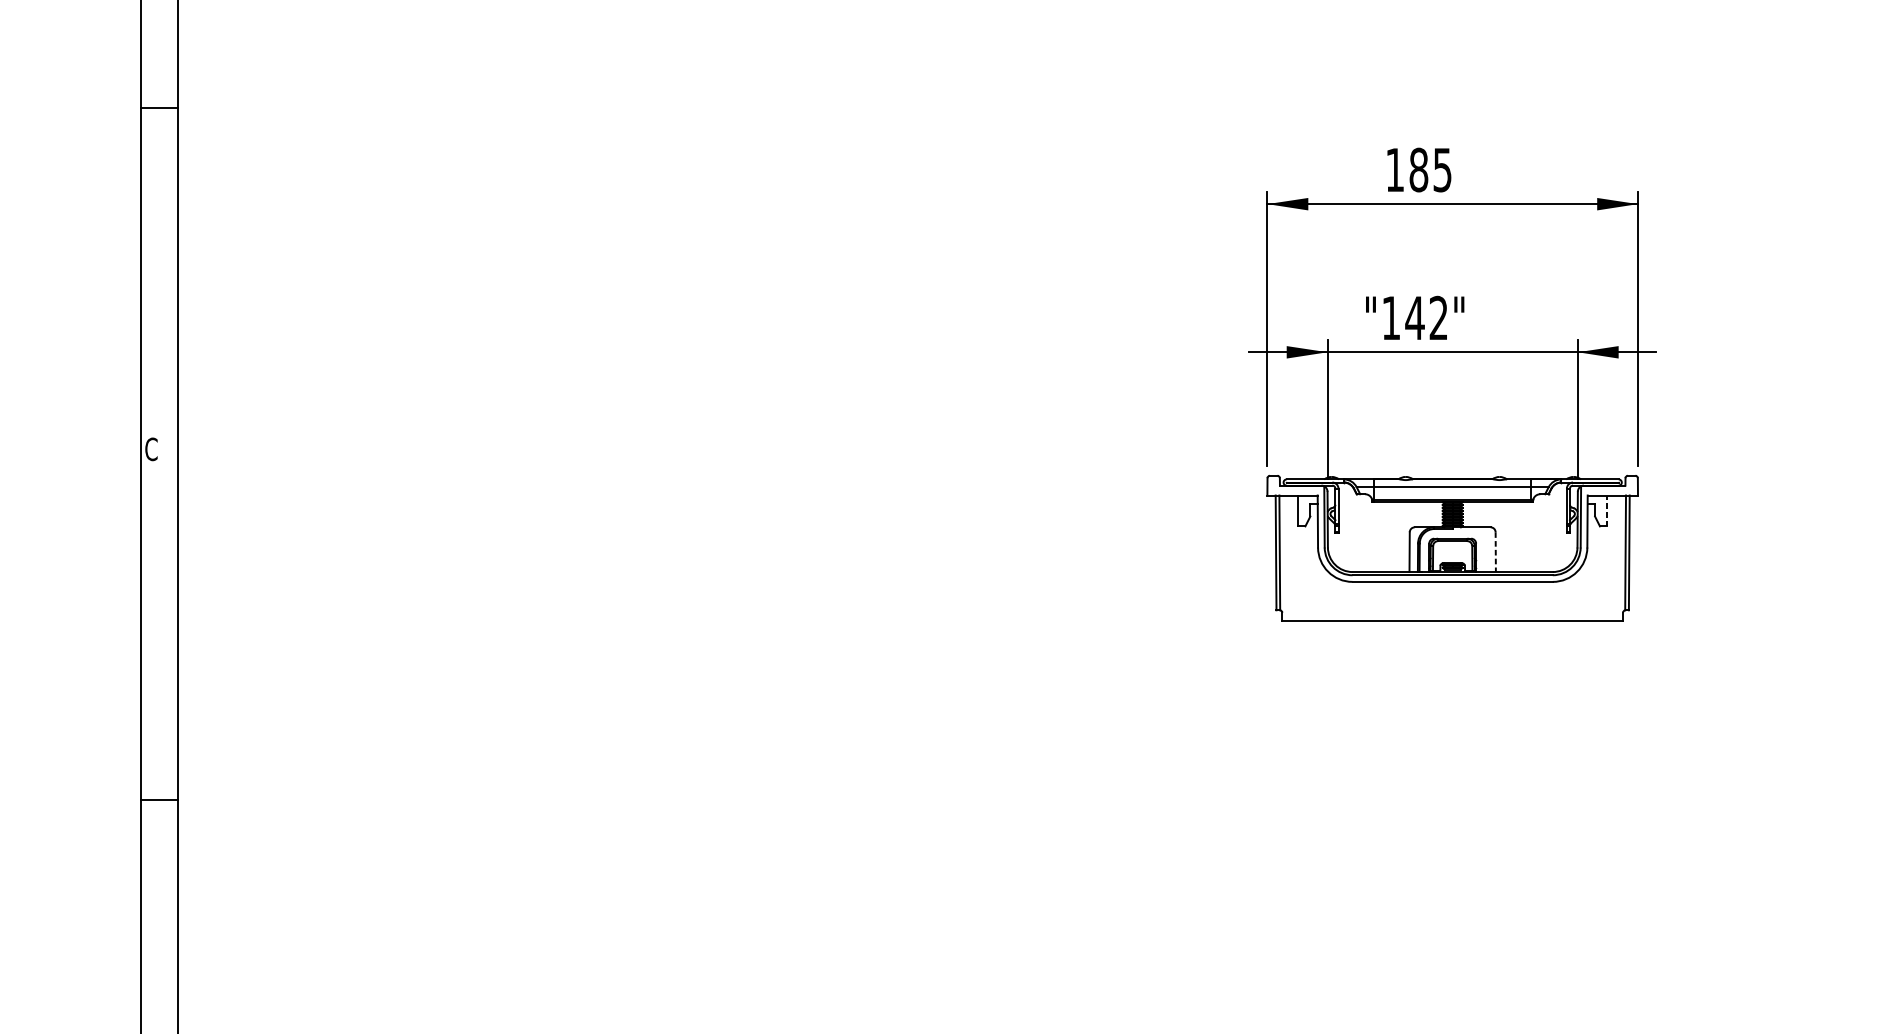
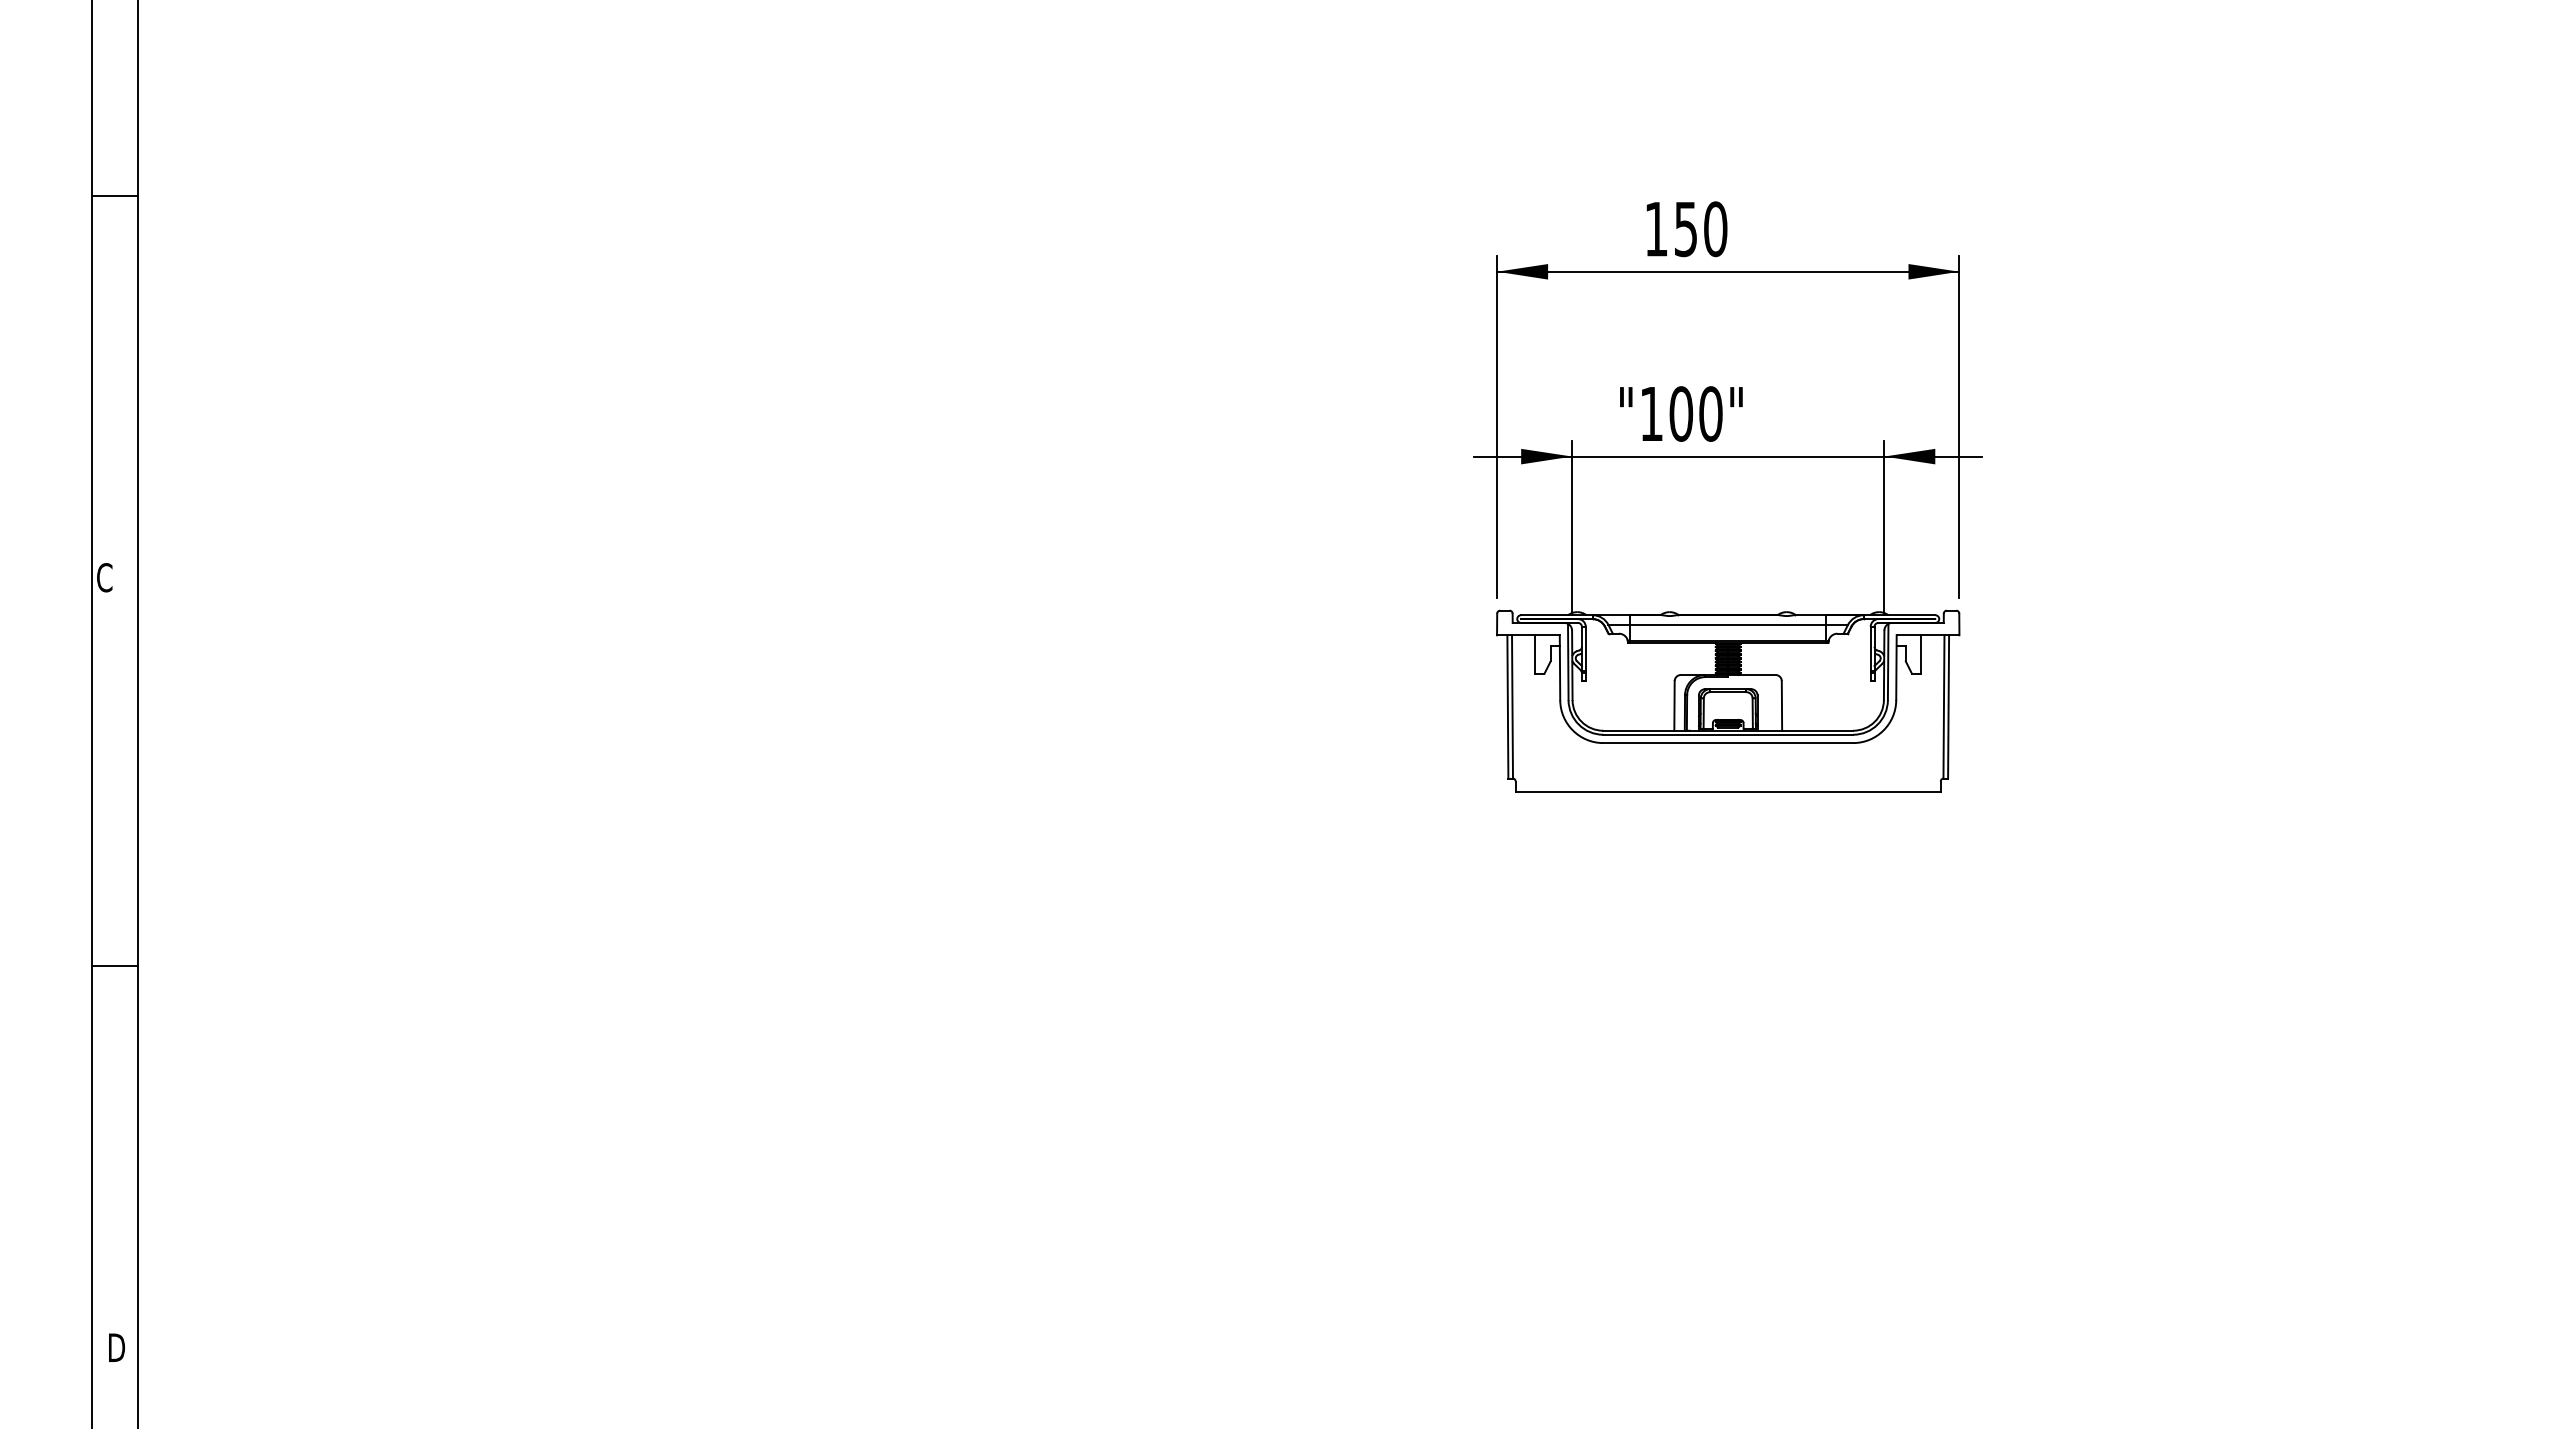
line: (160, 107) -> (115, 196), moved
text: (1430, 170) -> (1700, 229), 185 -> 150
text: (1426, 317) -> (1695, 413), "142" -> "100"
line: (1607, 510) -> (1921, 654), dashed -> solid
line: (1495, 551) -> (1781, 705), dashed -> solid
line: (160, 800) -> (115, 966), moved

